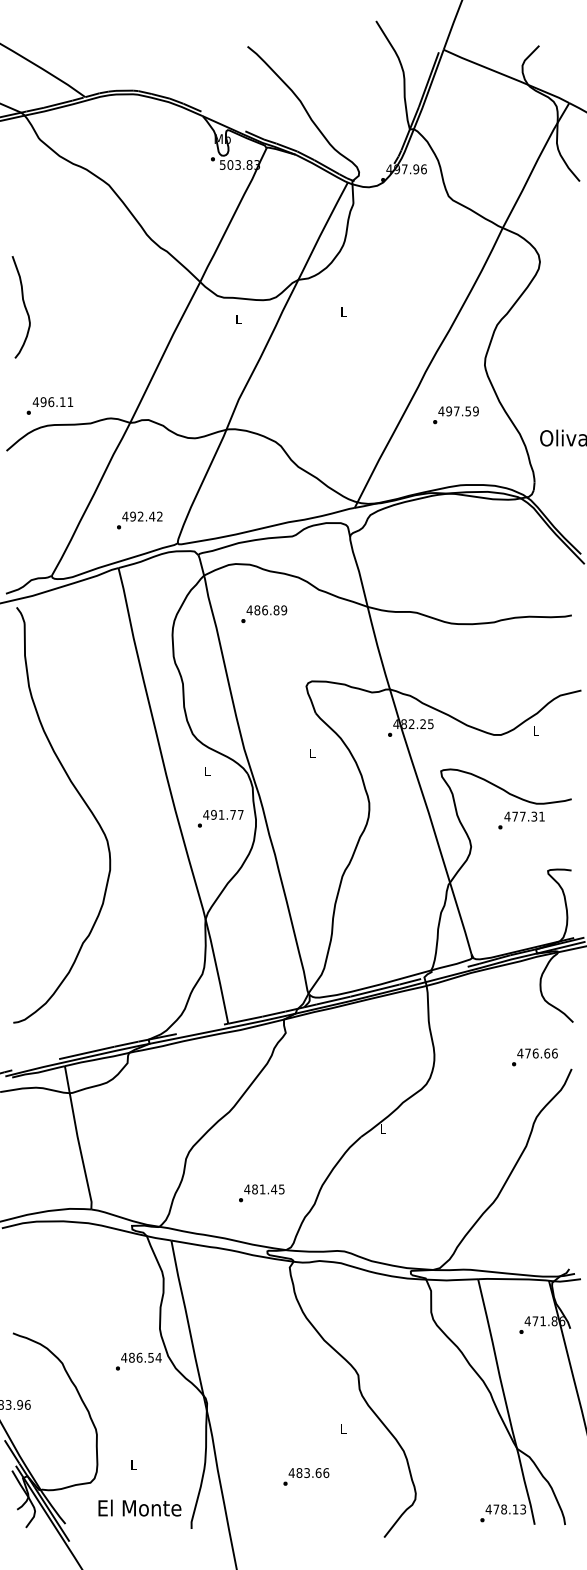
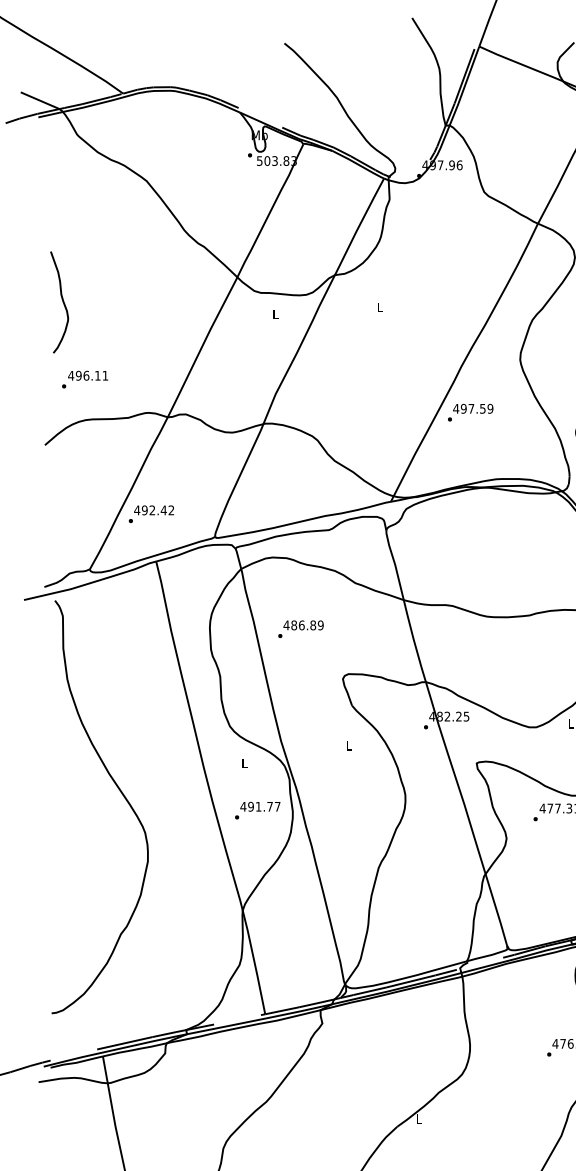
text: (49, 405) -> (84, 379), moved
text: (455, 415) -> (470, 412), moved
text: (139, 520) -> (151, 514), moved
text: (264, 614) -> (301, 629), moved

